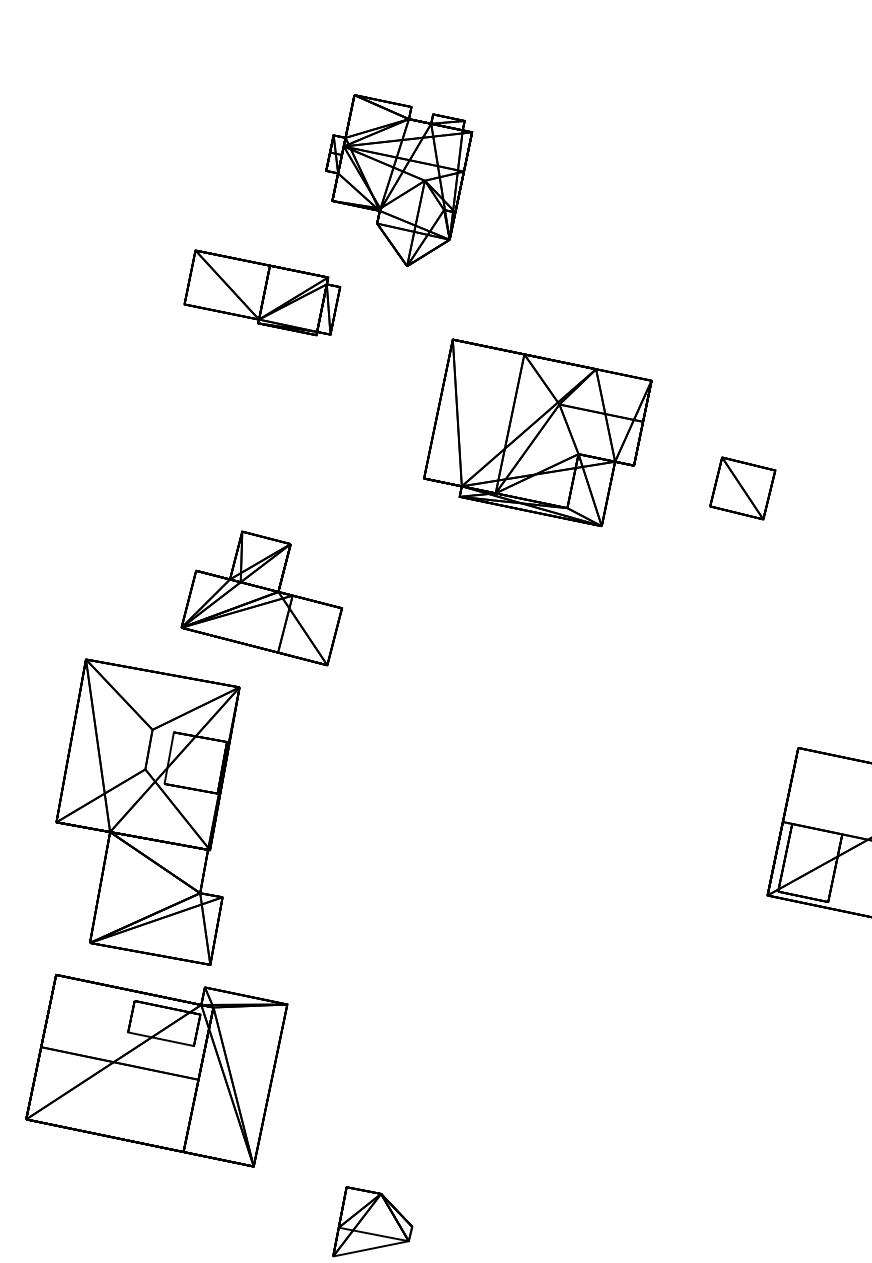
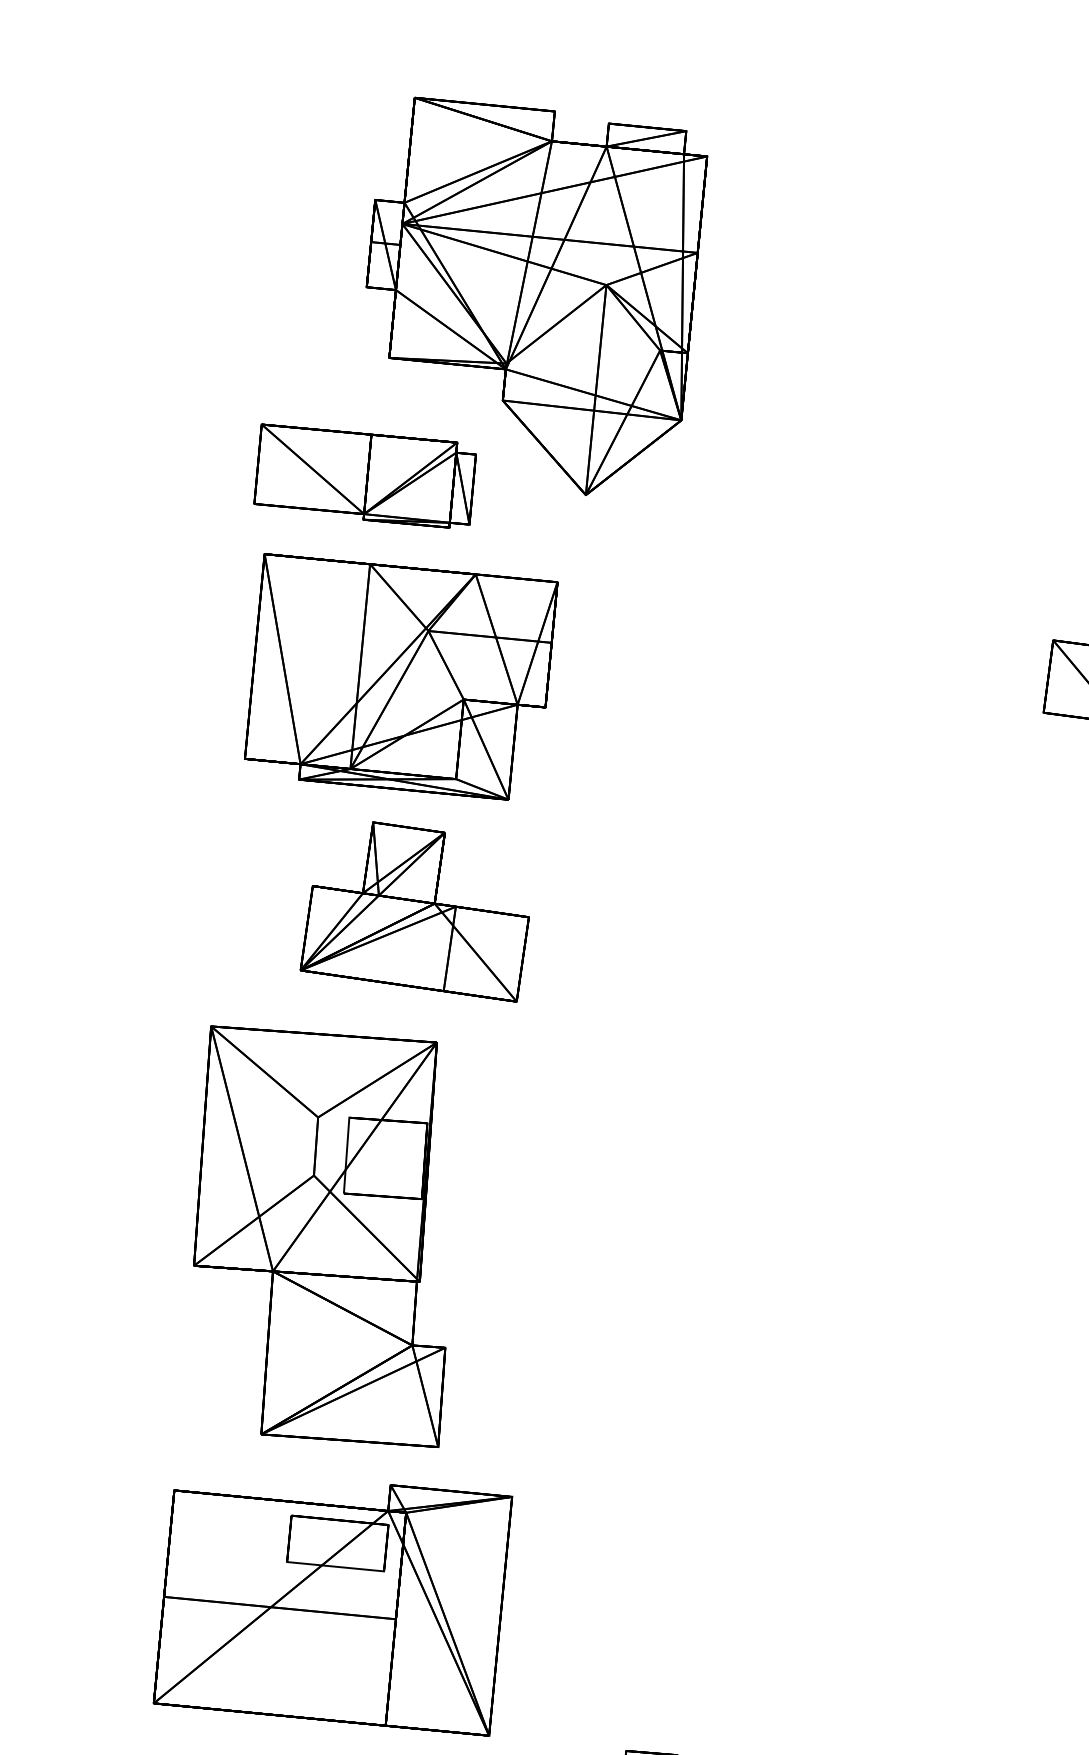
part: (398, 180) -> (543, 291), size x1.67
part: (537, 432) -> (401, 674), moved
part: (147, 811) -> (323, 1235), moved

